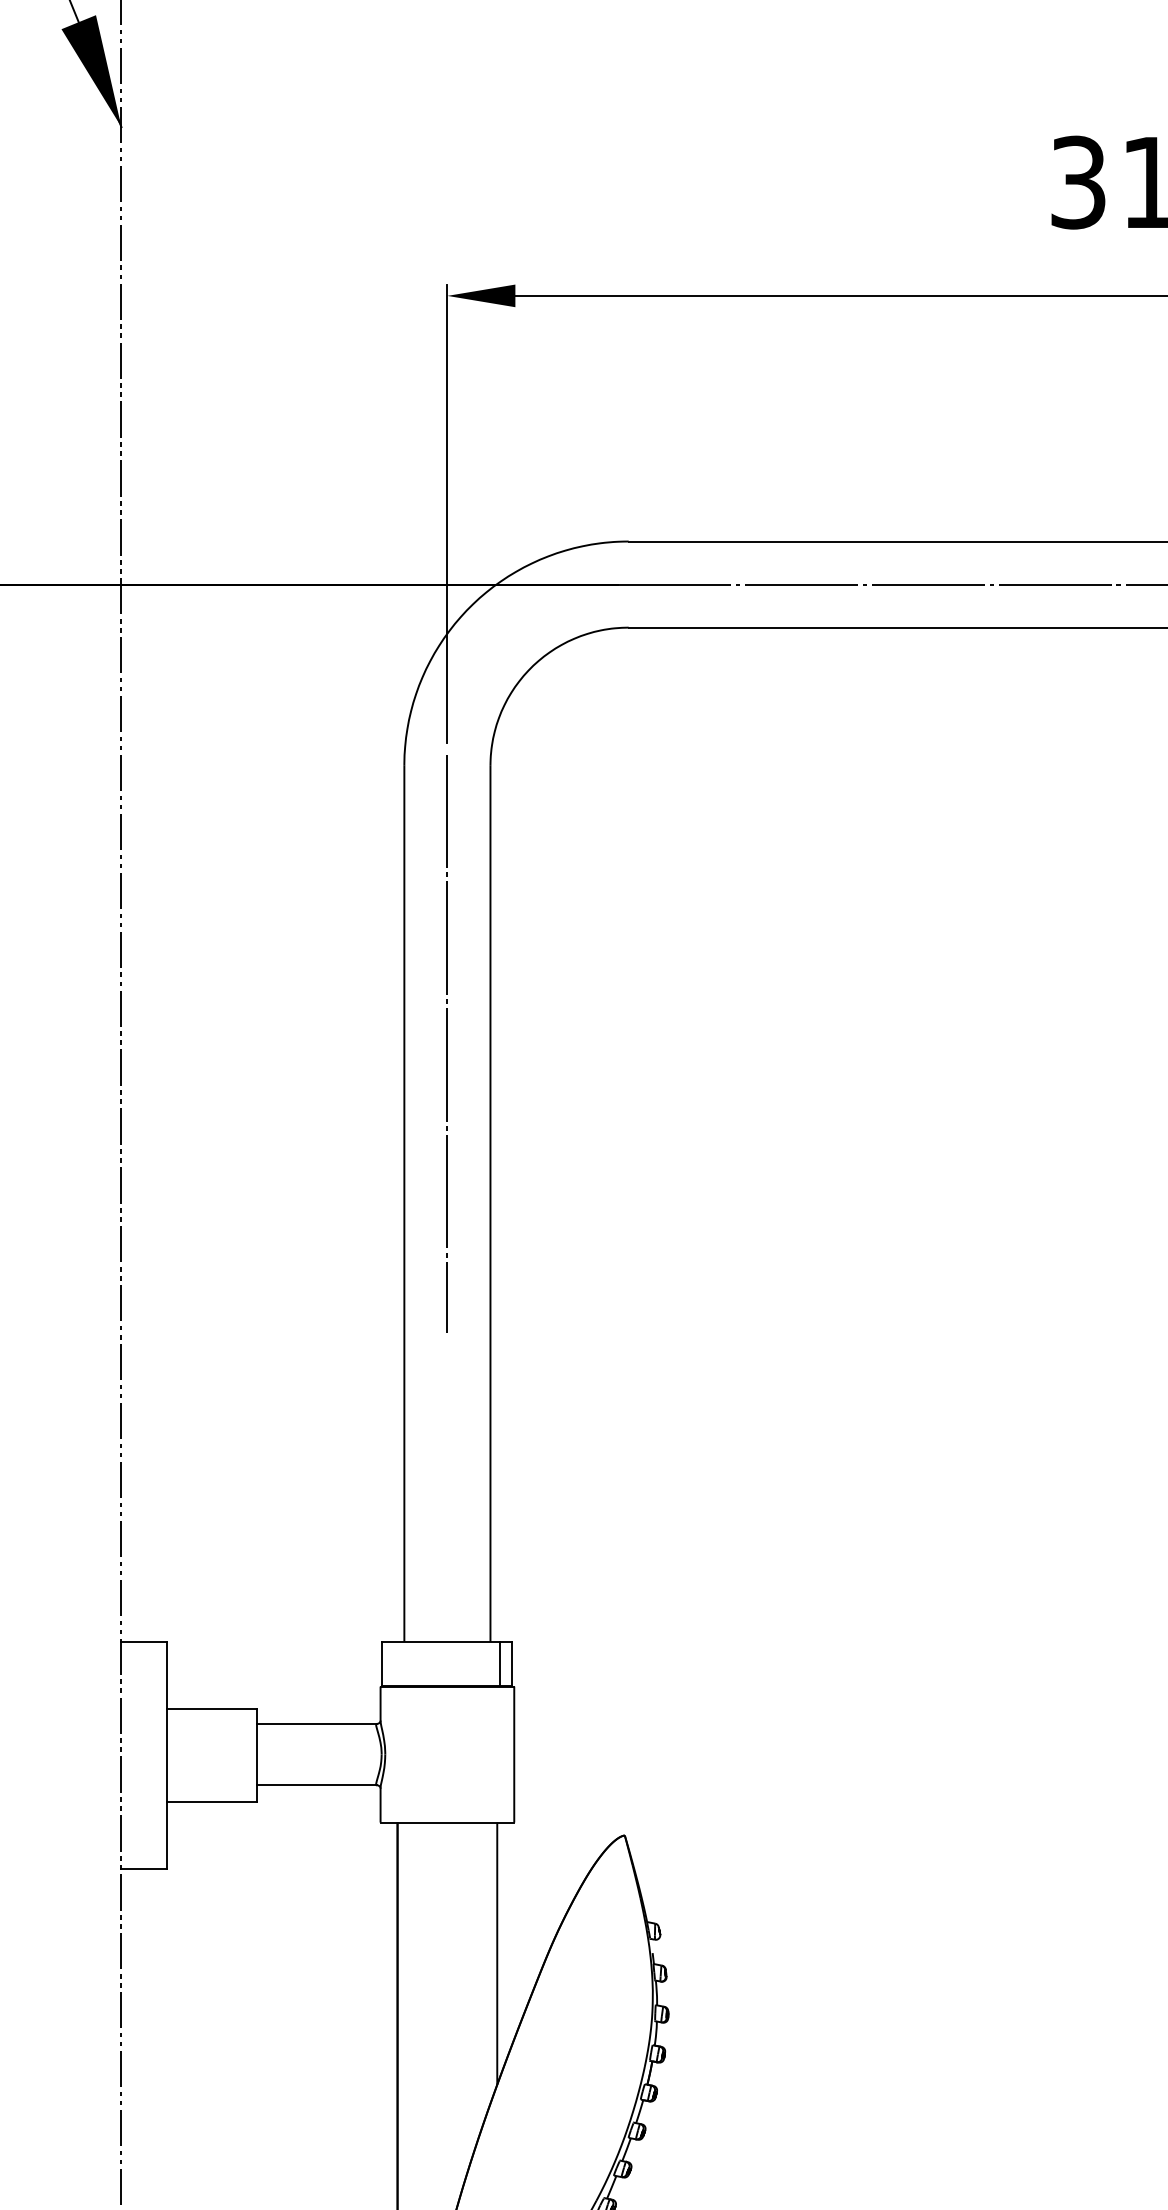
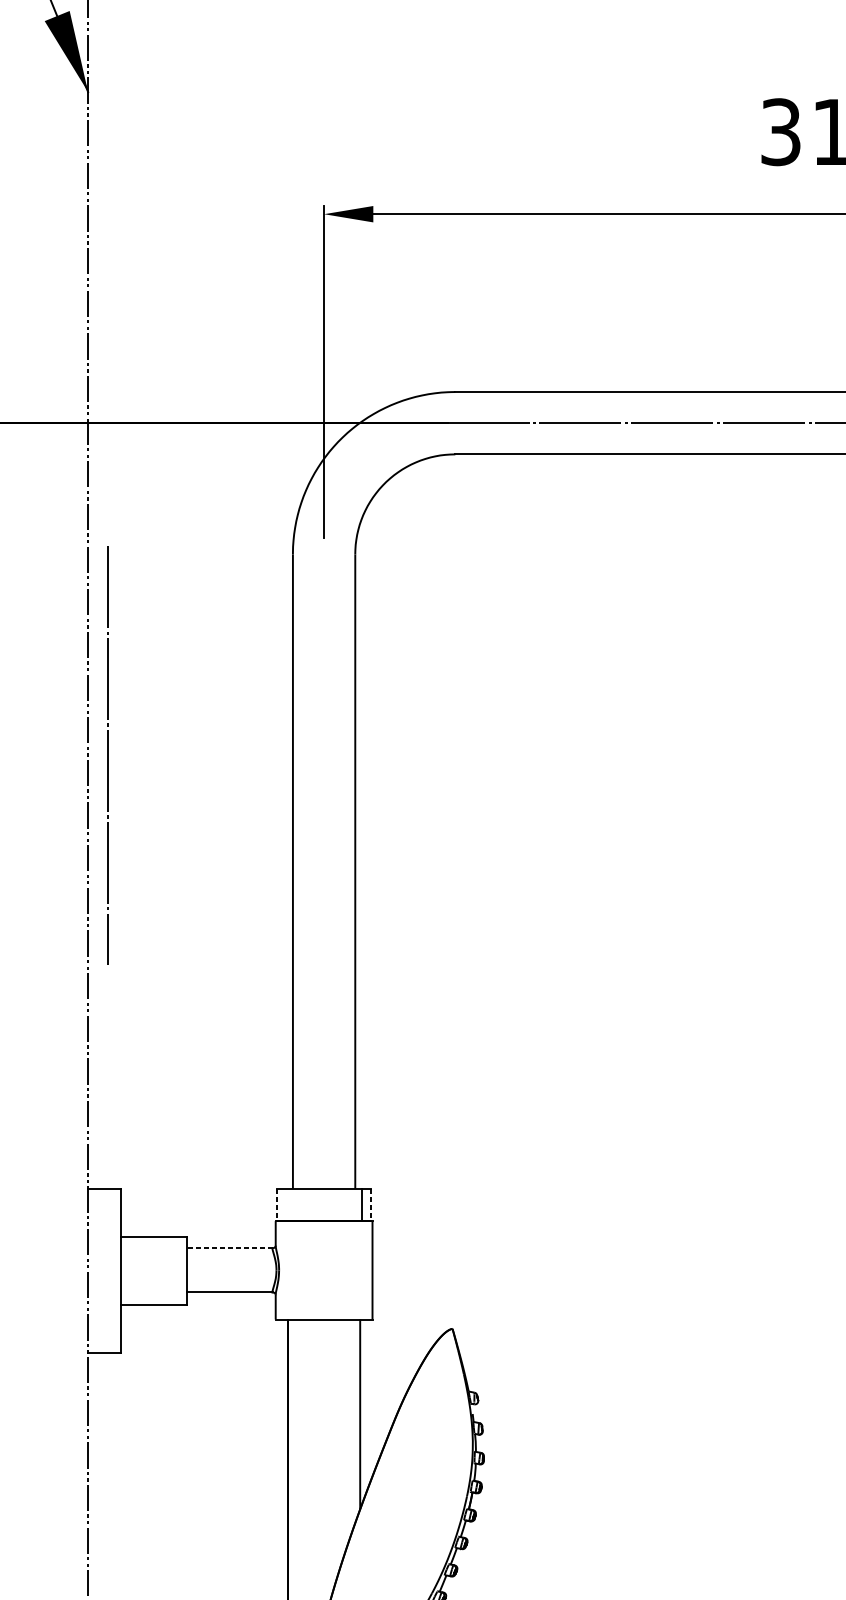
line: (446, 1043) -> (106, 755), moved
line: (382, 1663) -> (277, 1204), solid -> dashed
line: (512, 1663) -> (371, 1204), solid -> dashed
line: (317, 1724) -> (230, 1248), solid -> dashed

